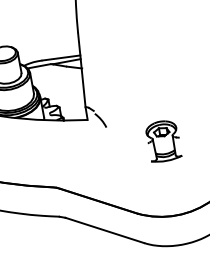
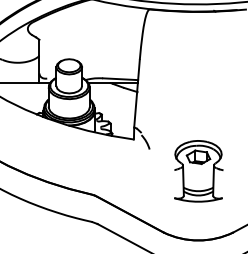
part: (163, 141) -> (198, 171), size x1.67

